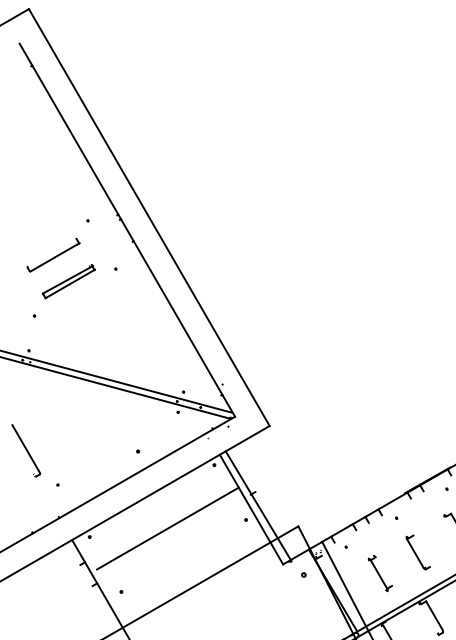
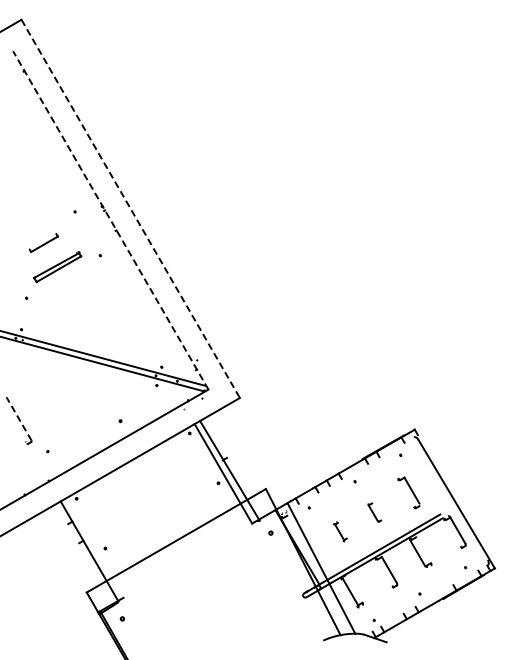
line: (149, 218) -> (130, 209), solid -> dashed
line: (127, 229) -> (110, 219), solid -> dashed
part: (53, 254) -> (43, 242), size x0.6
line: (25, 448) -> (18, 418), solid -> dashed
line: (167, 527) -> (147, 490), removed
part: (418, 552) -> (374, 512), size x0.6
part: (380, 573) -> (340, 531), size x0.6

